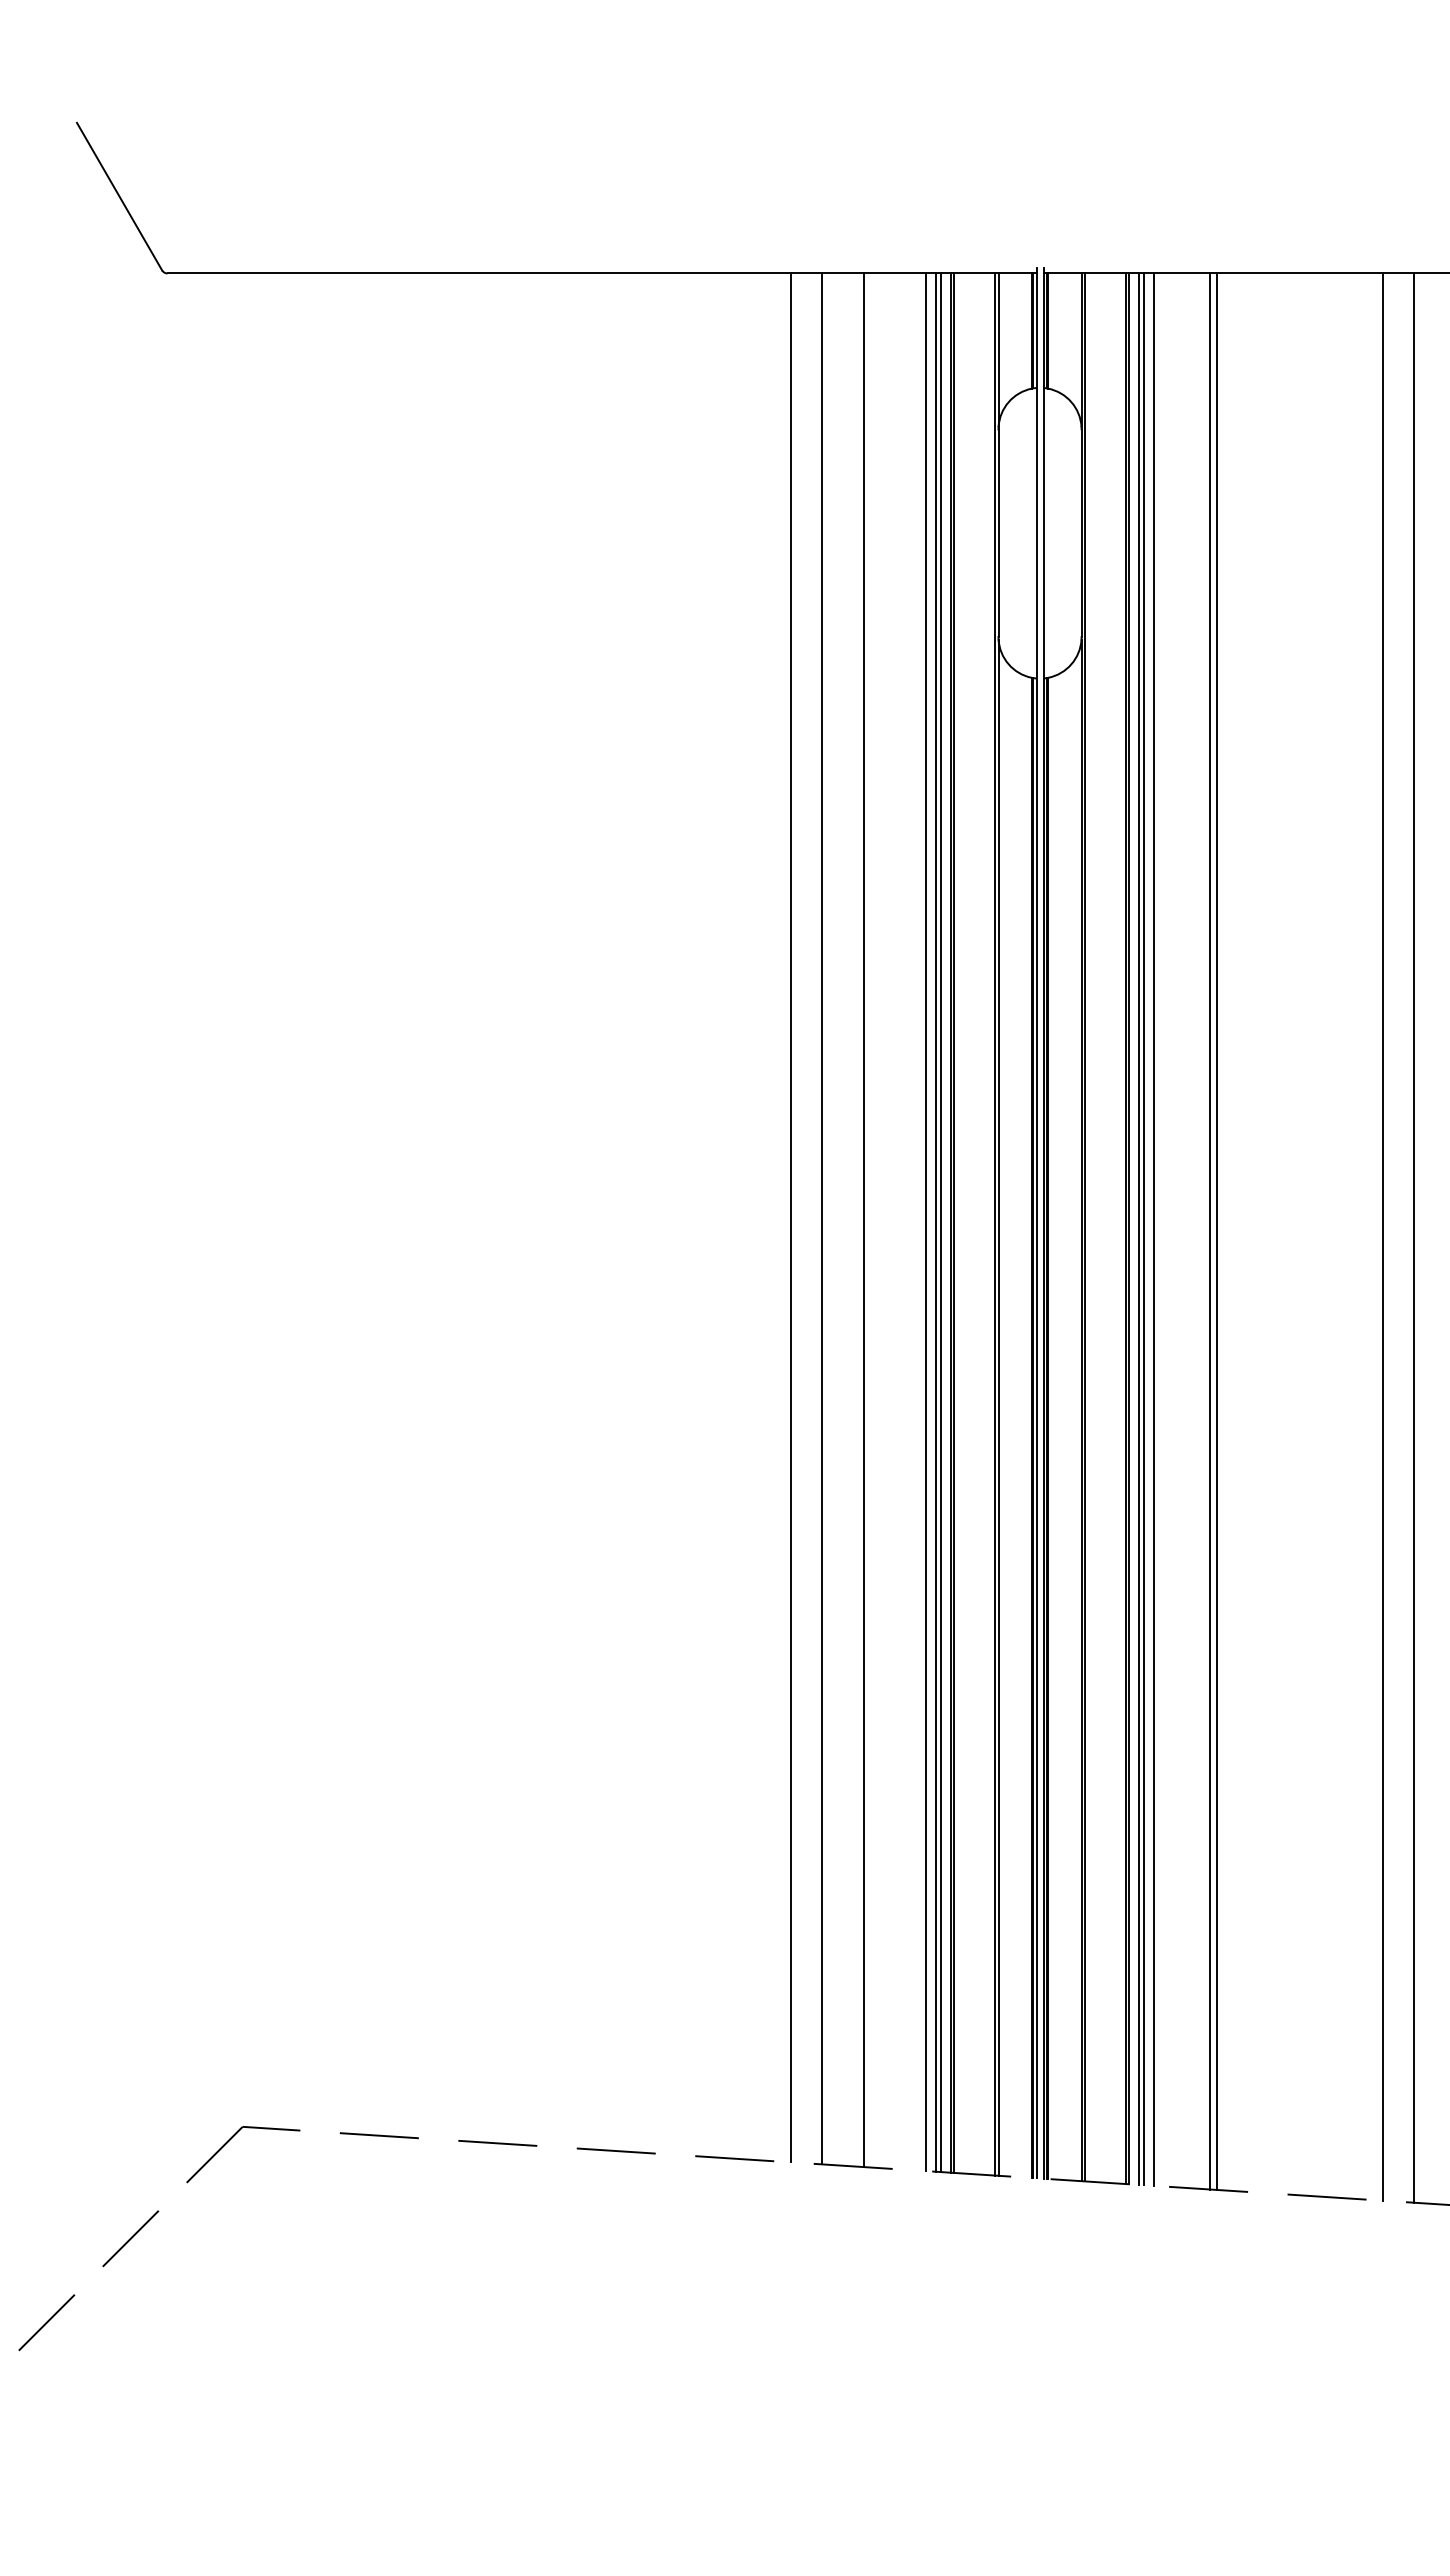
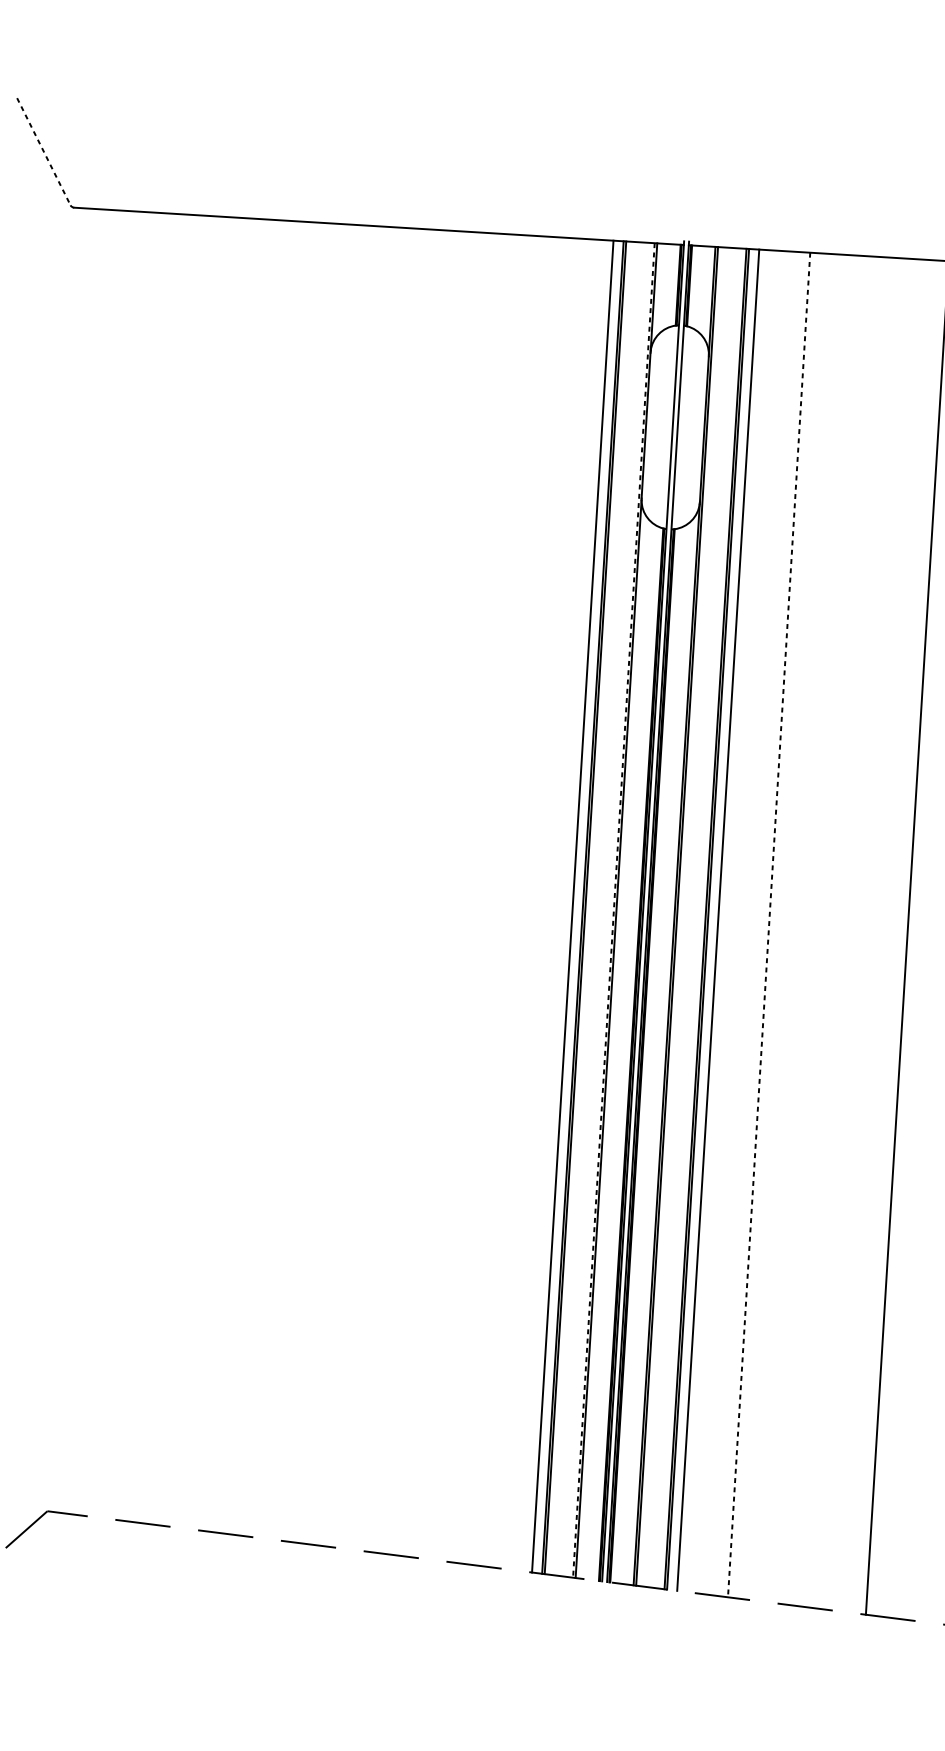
line: (119, 197) -> (43, 152), solid -> dashed
line: (790, 1217) -> (470, 896), removed
line: (821, 1218) -> (492, 898), removed
line: (863, 1220) -> (521, 902), removed
line: (925, 1222) -> (565, 906), removed
line: (941, 1222) -> (576, 906), removed
line: (994, 1225) -> (613, 911), solid -> dashed
line: (1138, 1228) -> (714, 919), removed
line: (1154, 1229) -> (725, 920), removed
line: (1210, 1231) -> (764, 924), removed
line: (1216, 1232) -> (769, 925), solid -> dashed
line: (1382, 1236) -> (885, 935), removed

